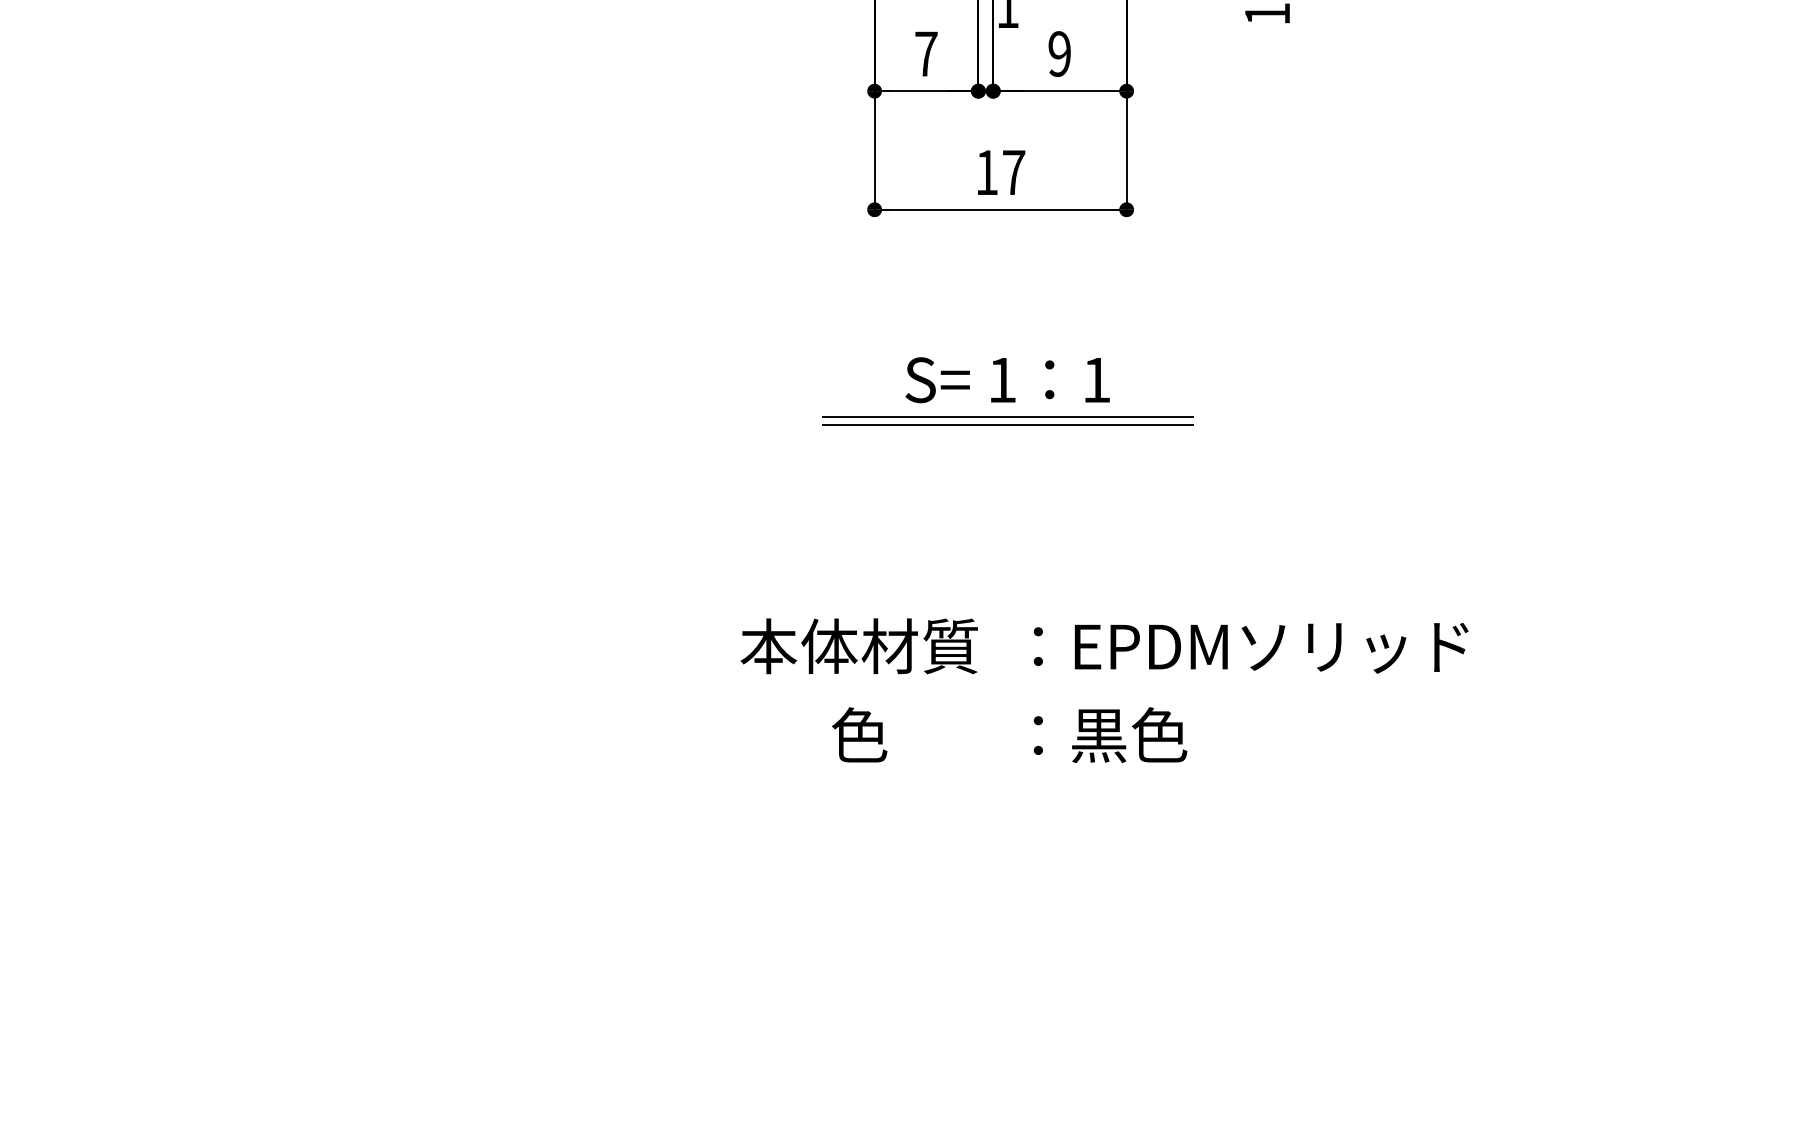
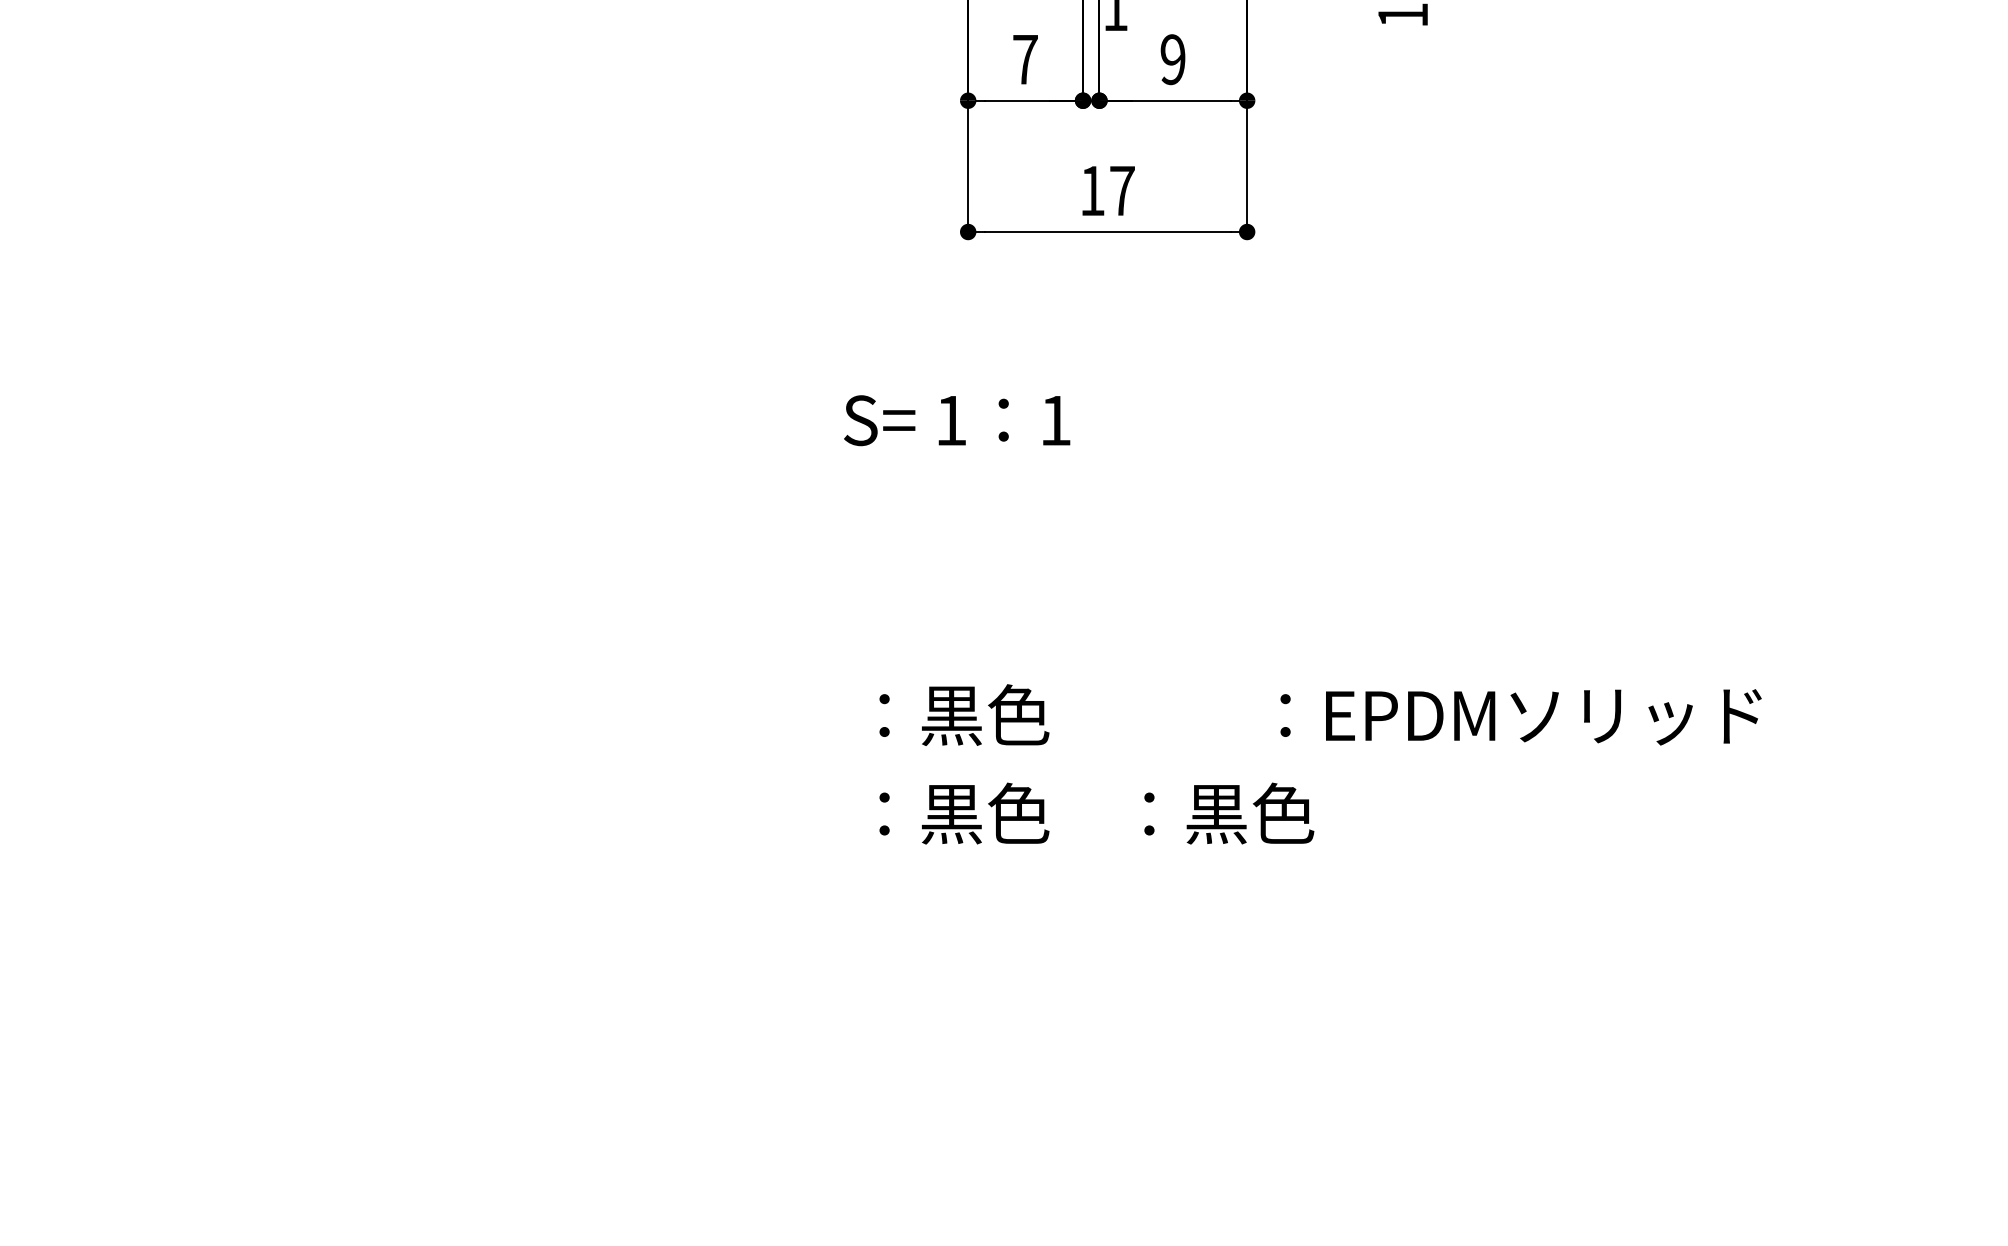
text: (1007, 380) -> (956, 420), moved
line: (1007, 417) -> (1115, 461), removed
line: (1007, 424) -> (1115, 469), removed
text: (858, 646) -> (950, 715), 本体材質 -> ：黒色
text: (1250, 647) -> (1520, 716), moved
text: (870, 735) -> (963, 813), 色 -> ：黒色

